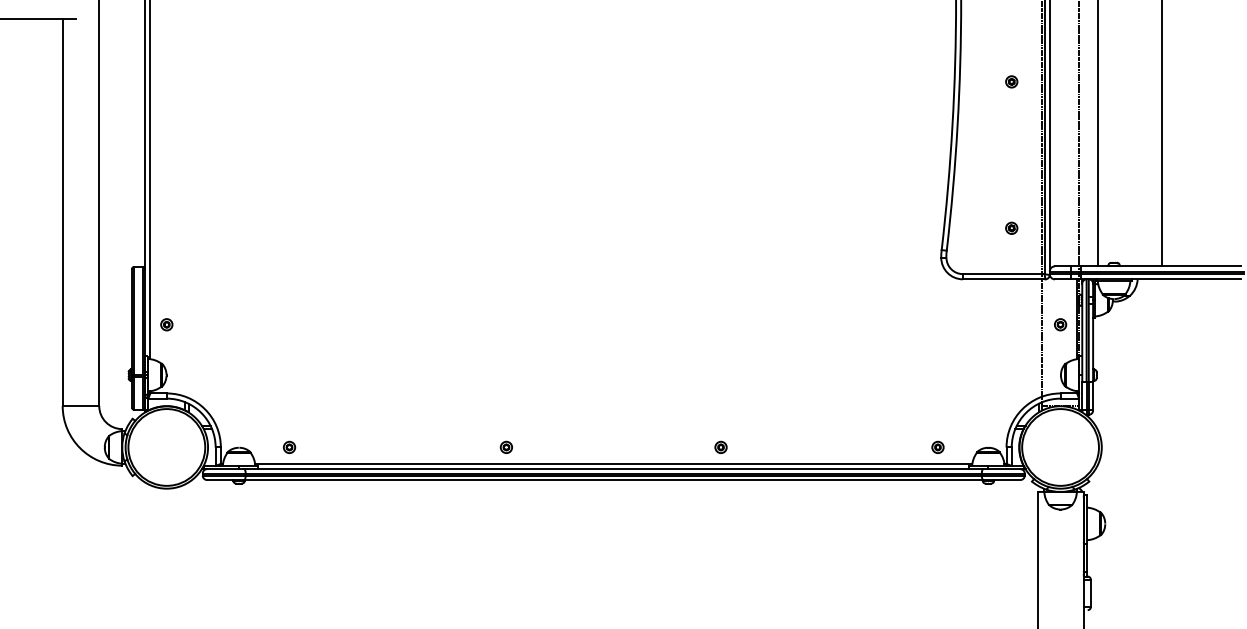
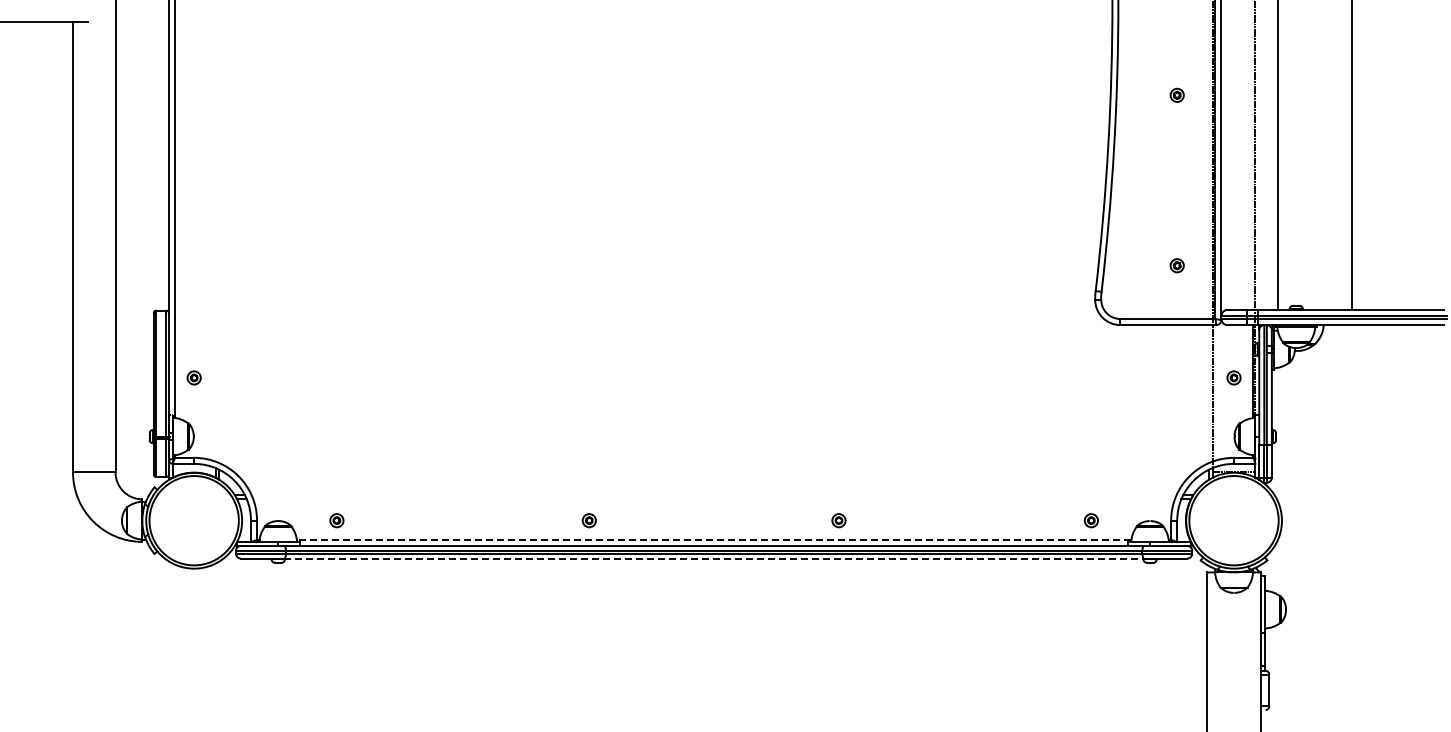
line: (613, 463) -> (713, 539), solid -> dashed
line: (614, 479) -> (714, 558), solid -> dashed

